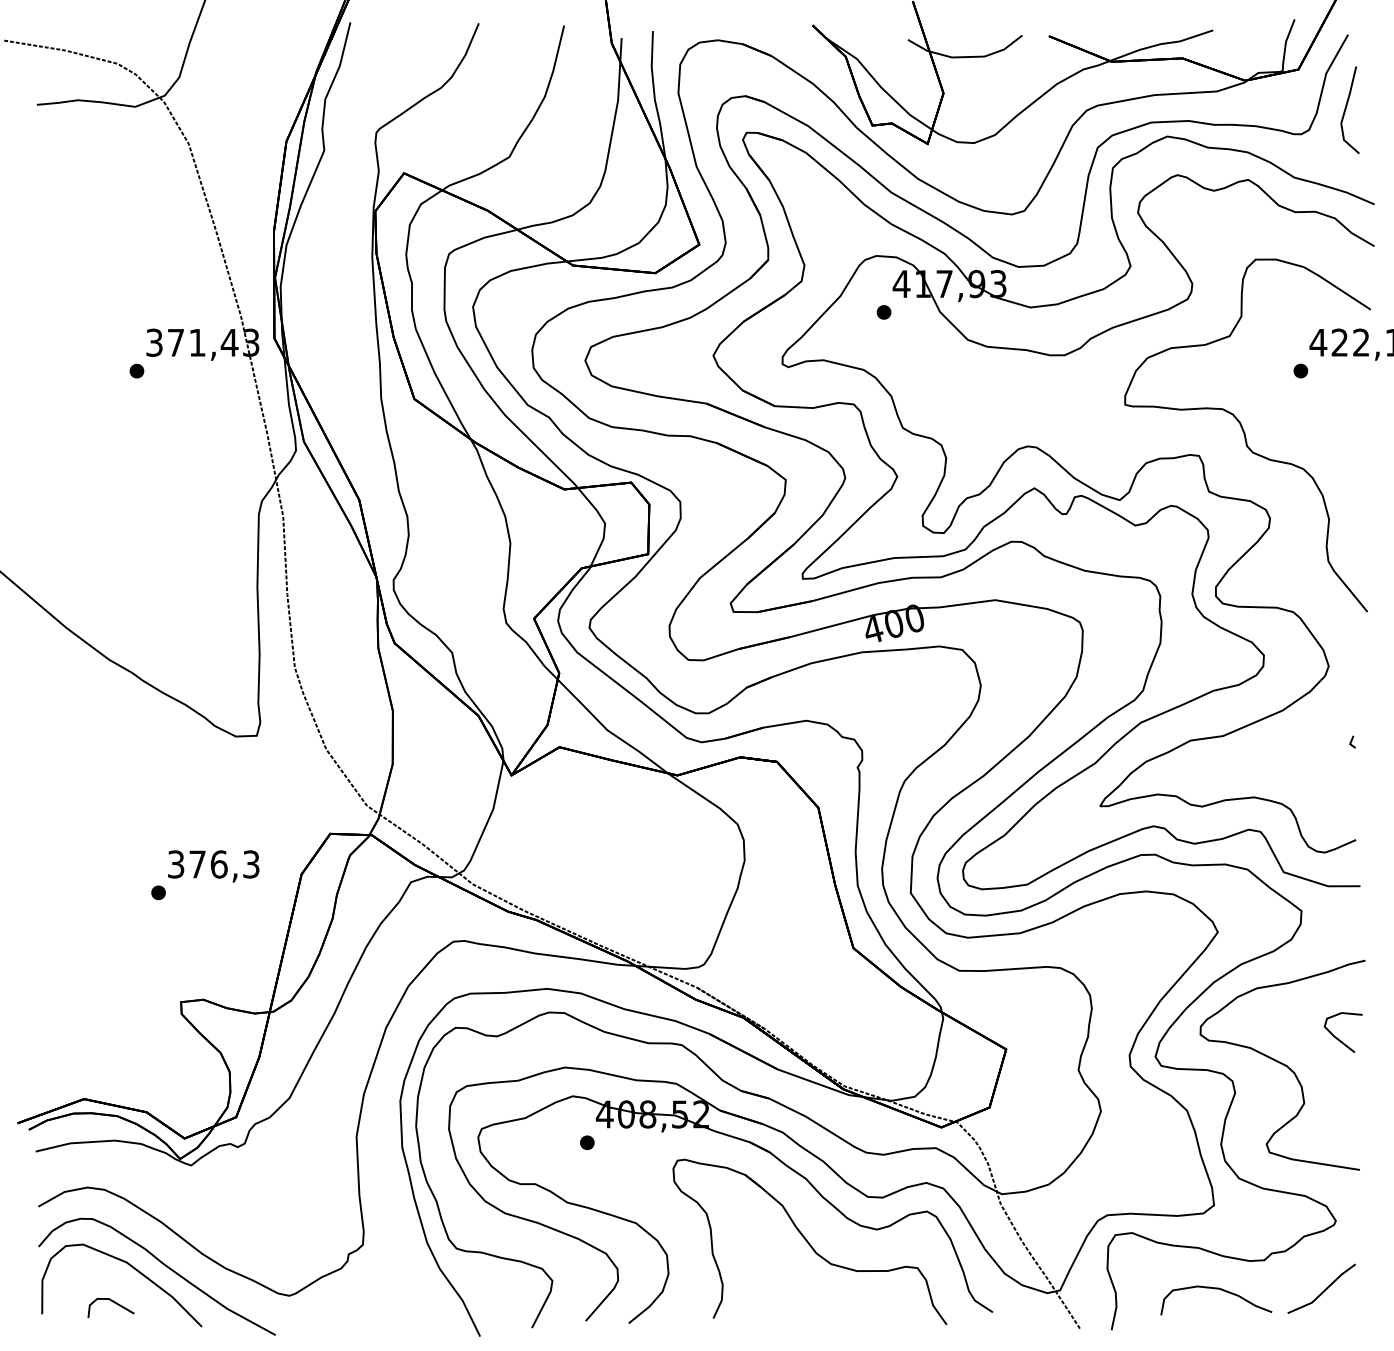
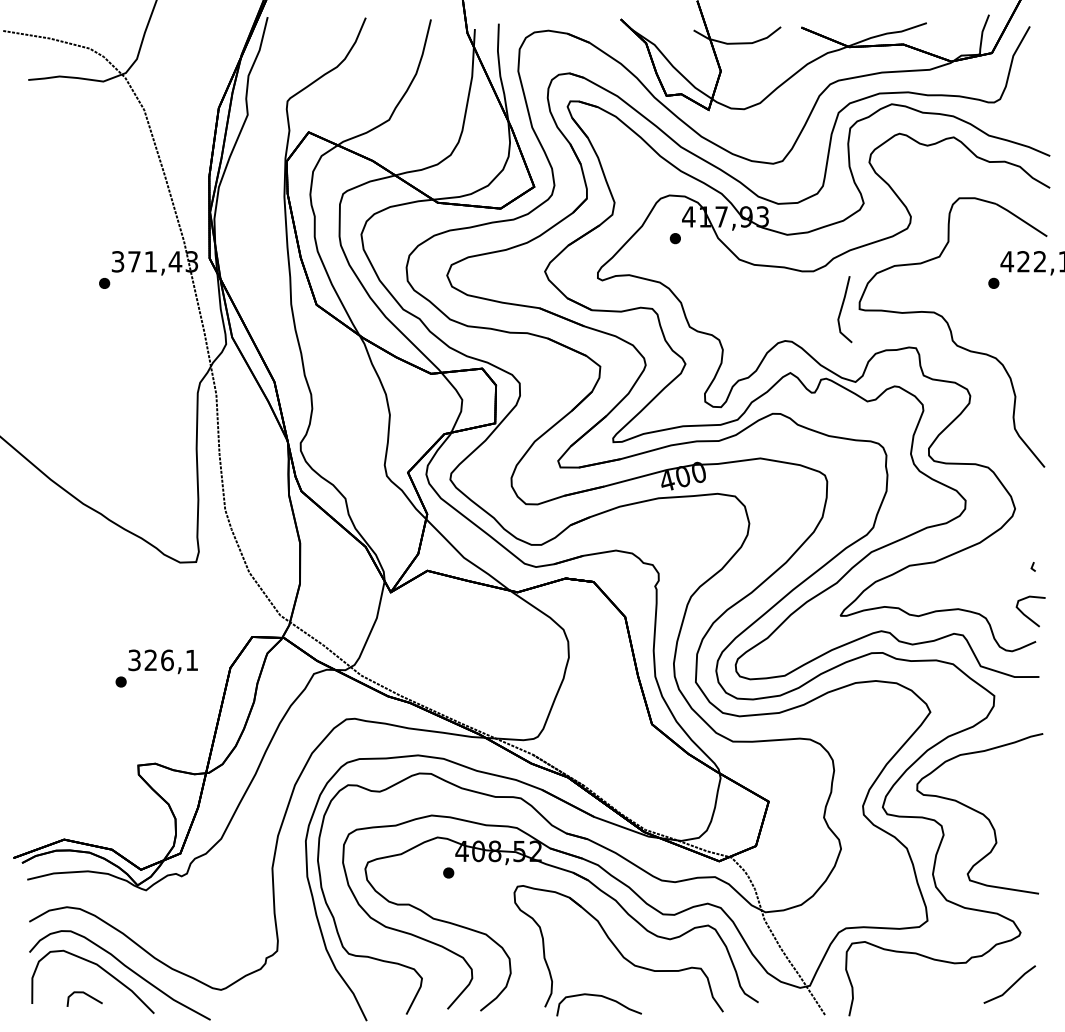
line: (1346, 109) -> (842, 308), moved
text: (224, 864) -> (171, 660), 376,3 -> 326,1
curve: (1337, 1037) -> (1026, 615), moved
curve: (1220, 1290) -> (602, 997), moved

